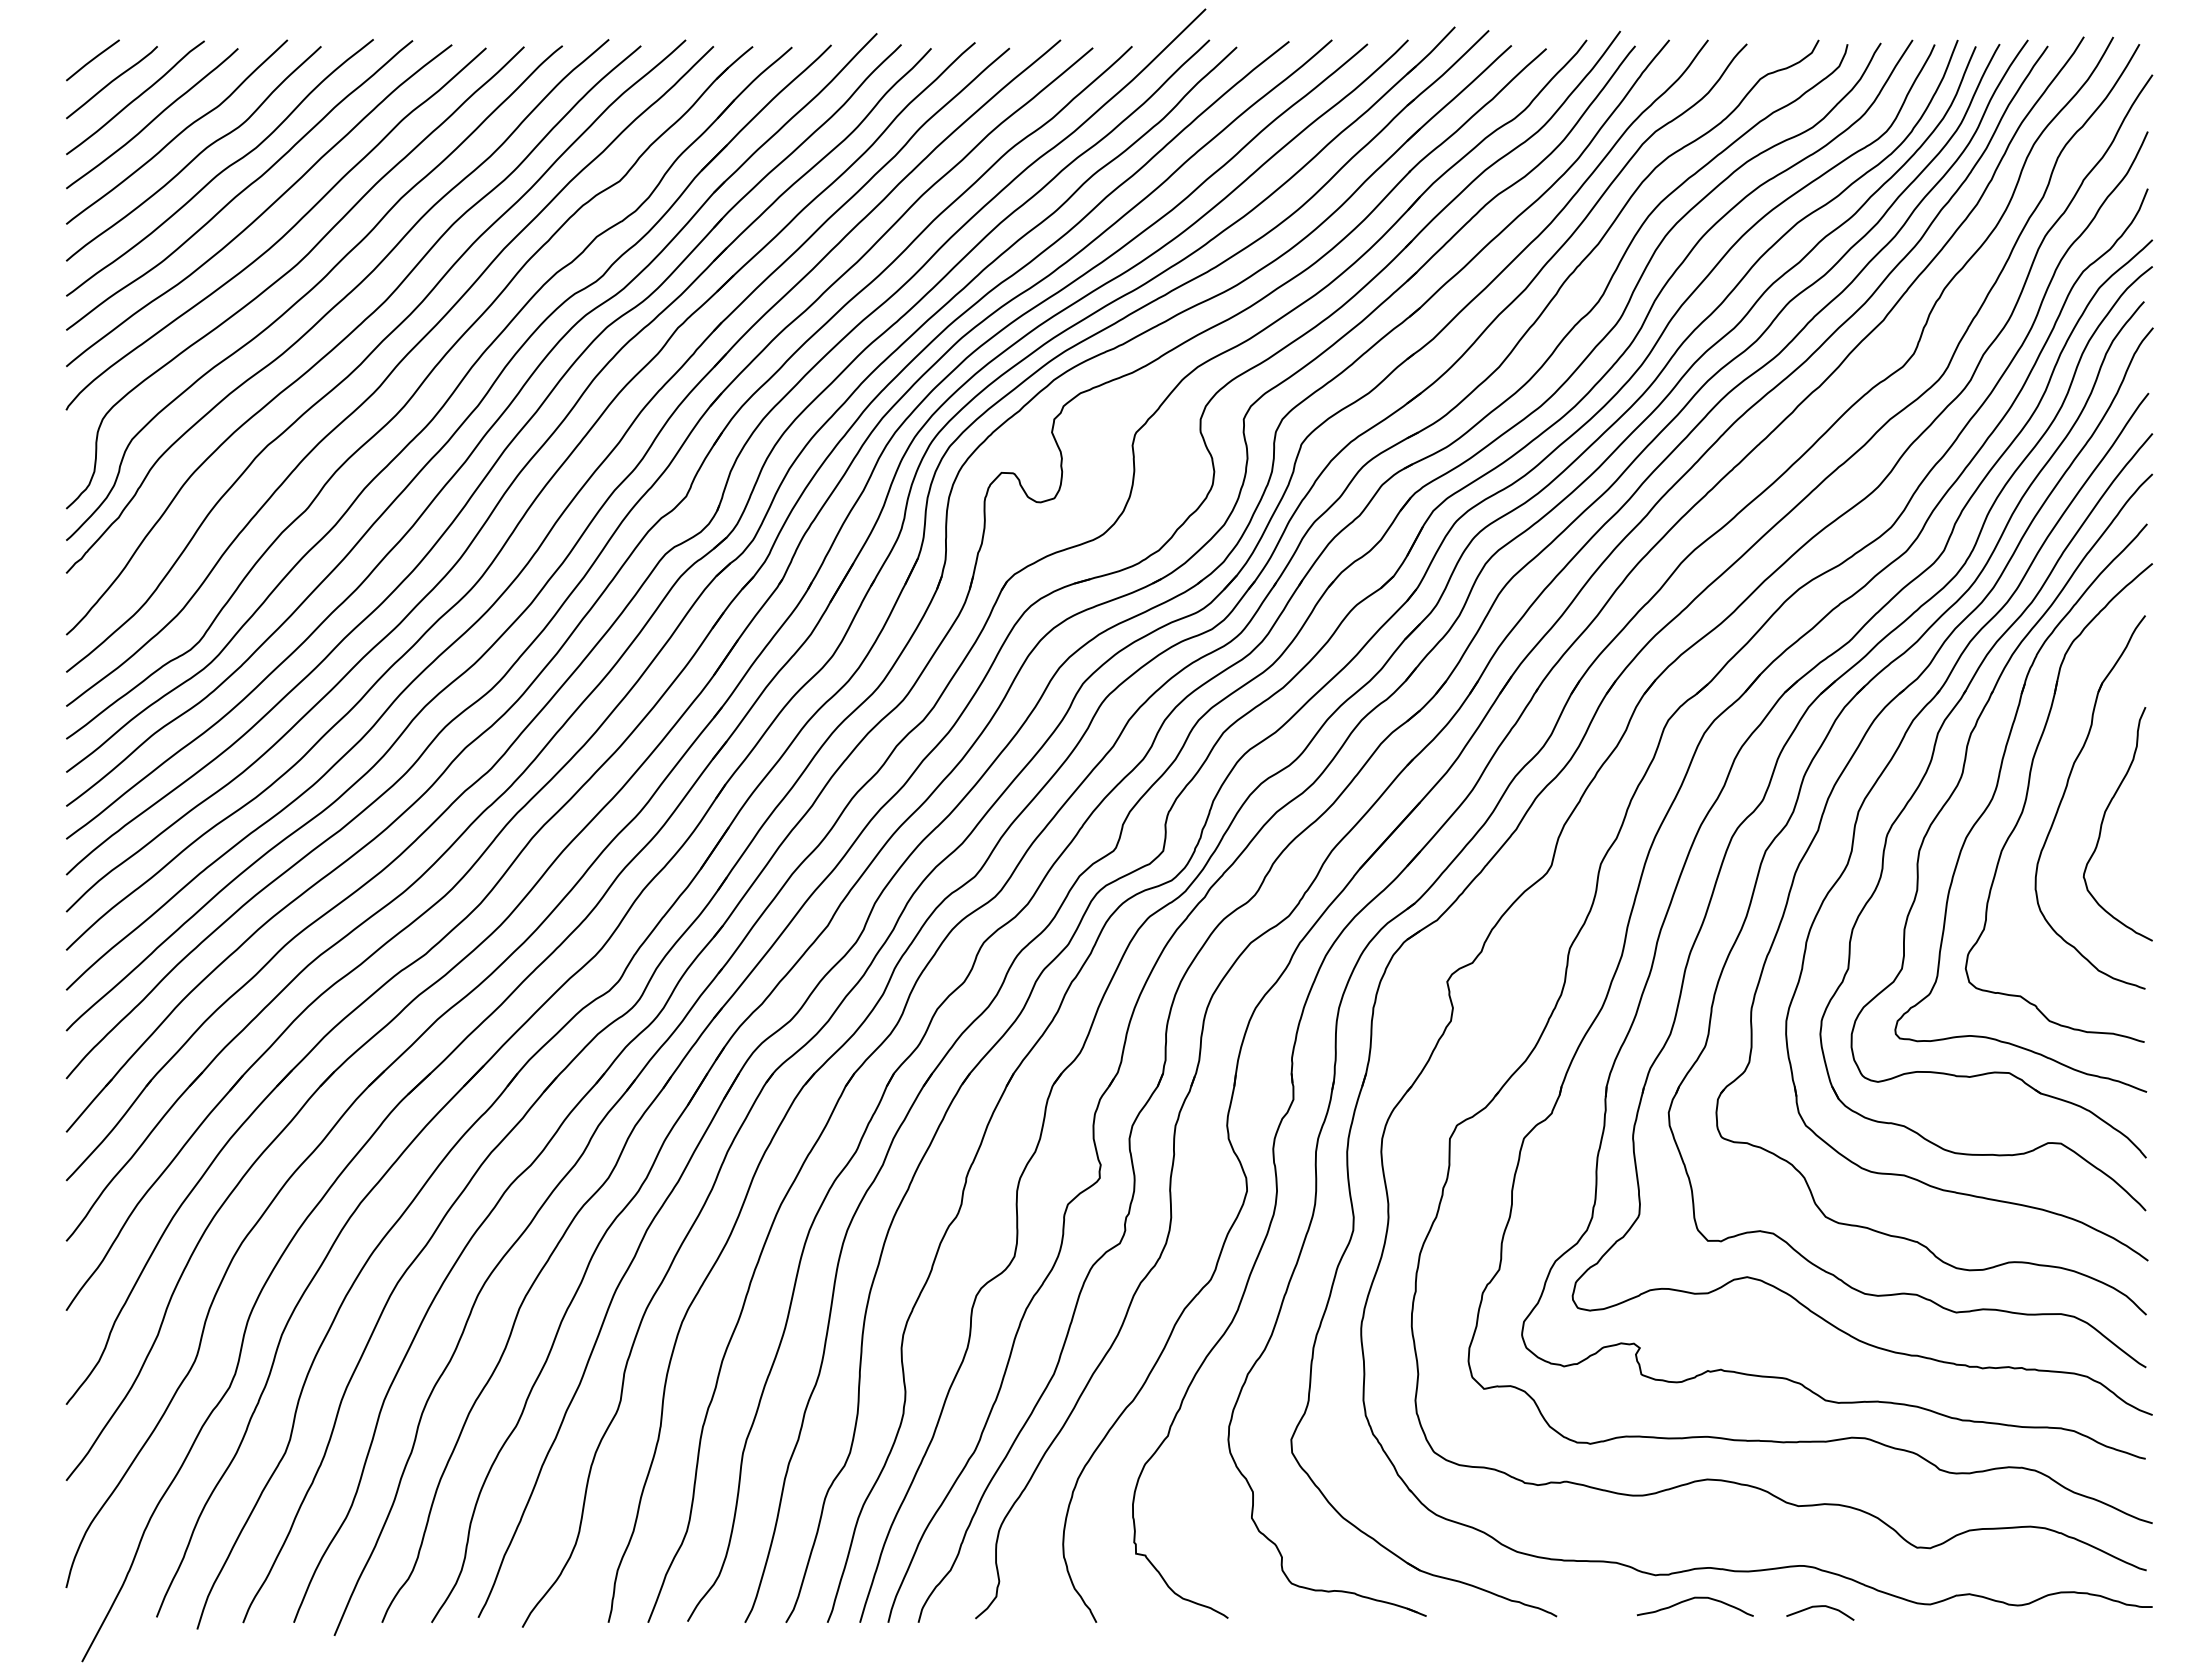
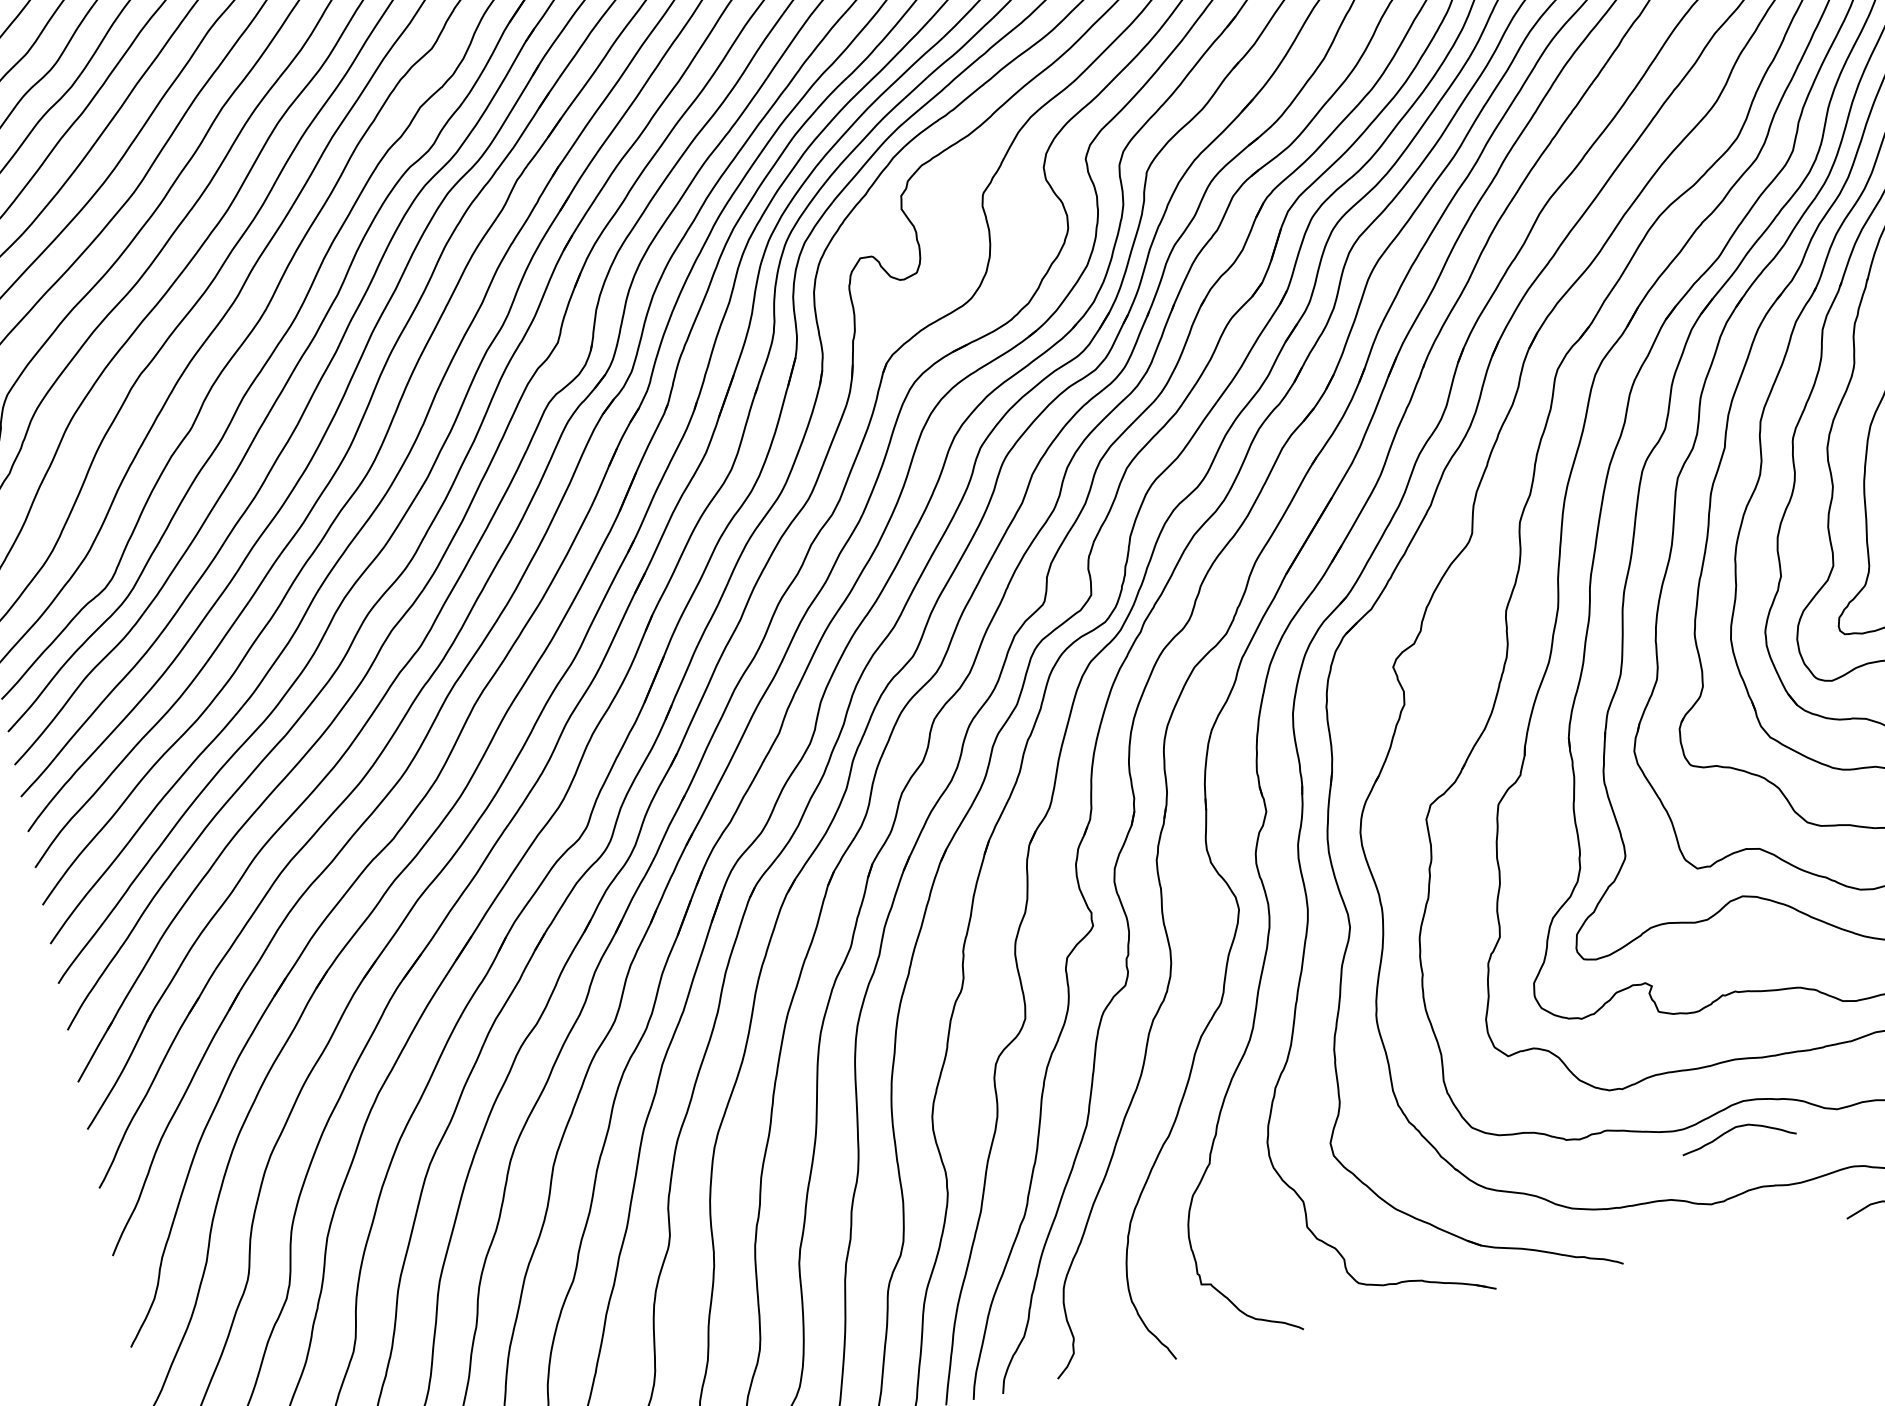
curve: (1693, 1599) -> (1734, 1129), moved

